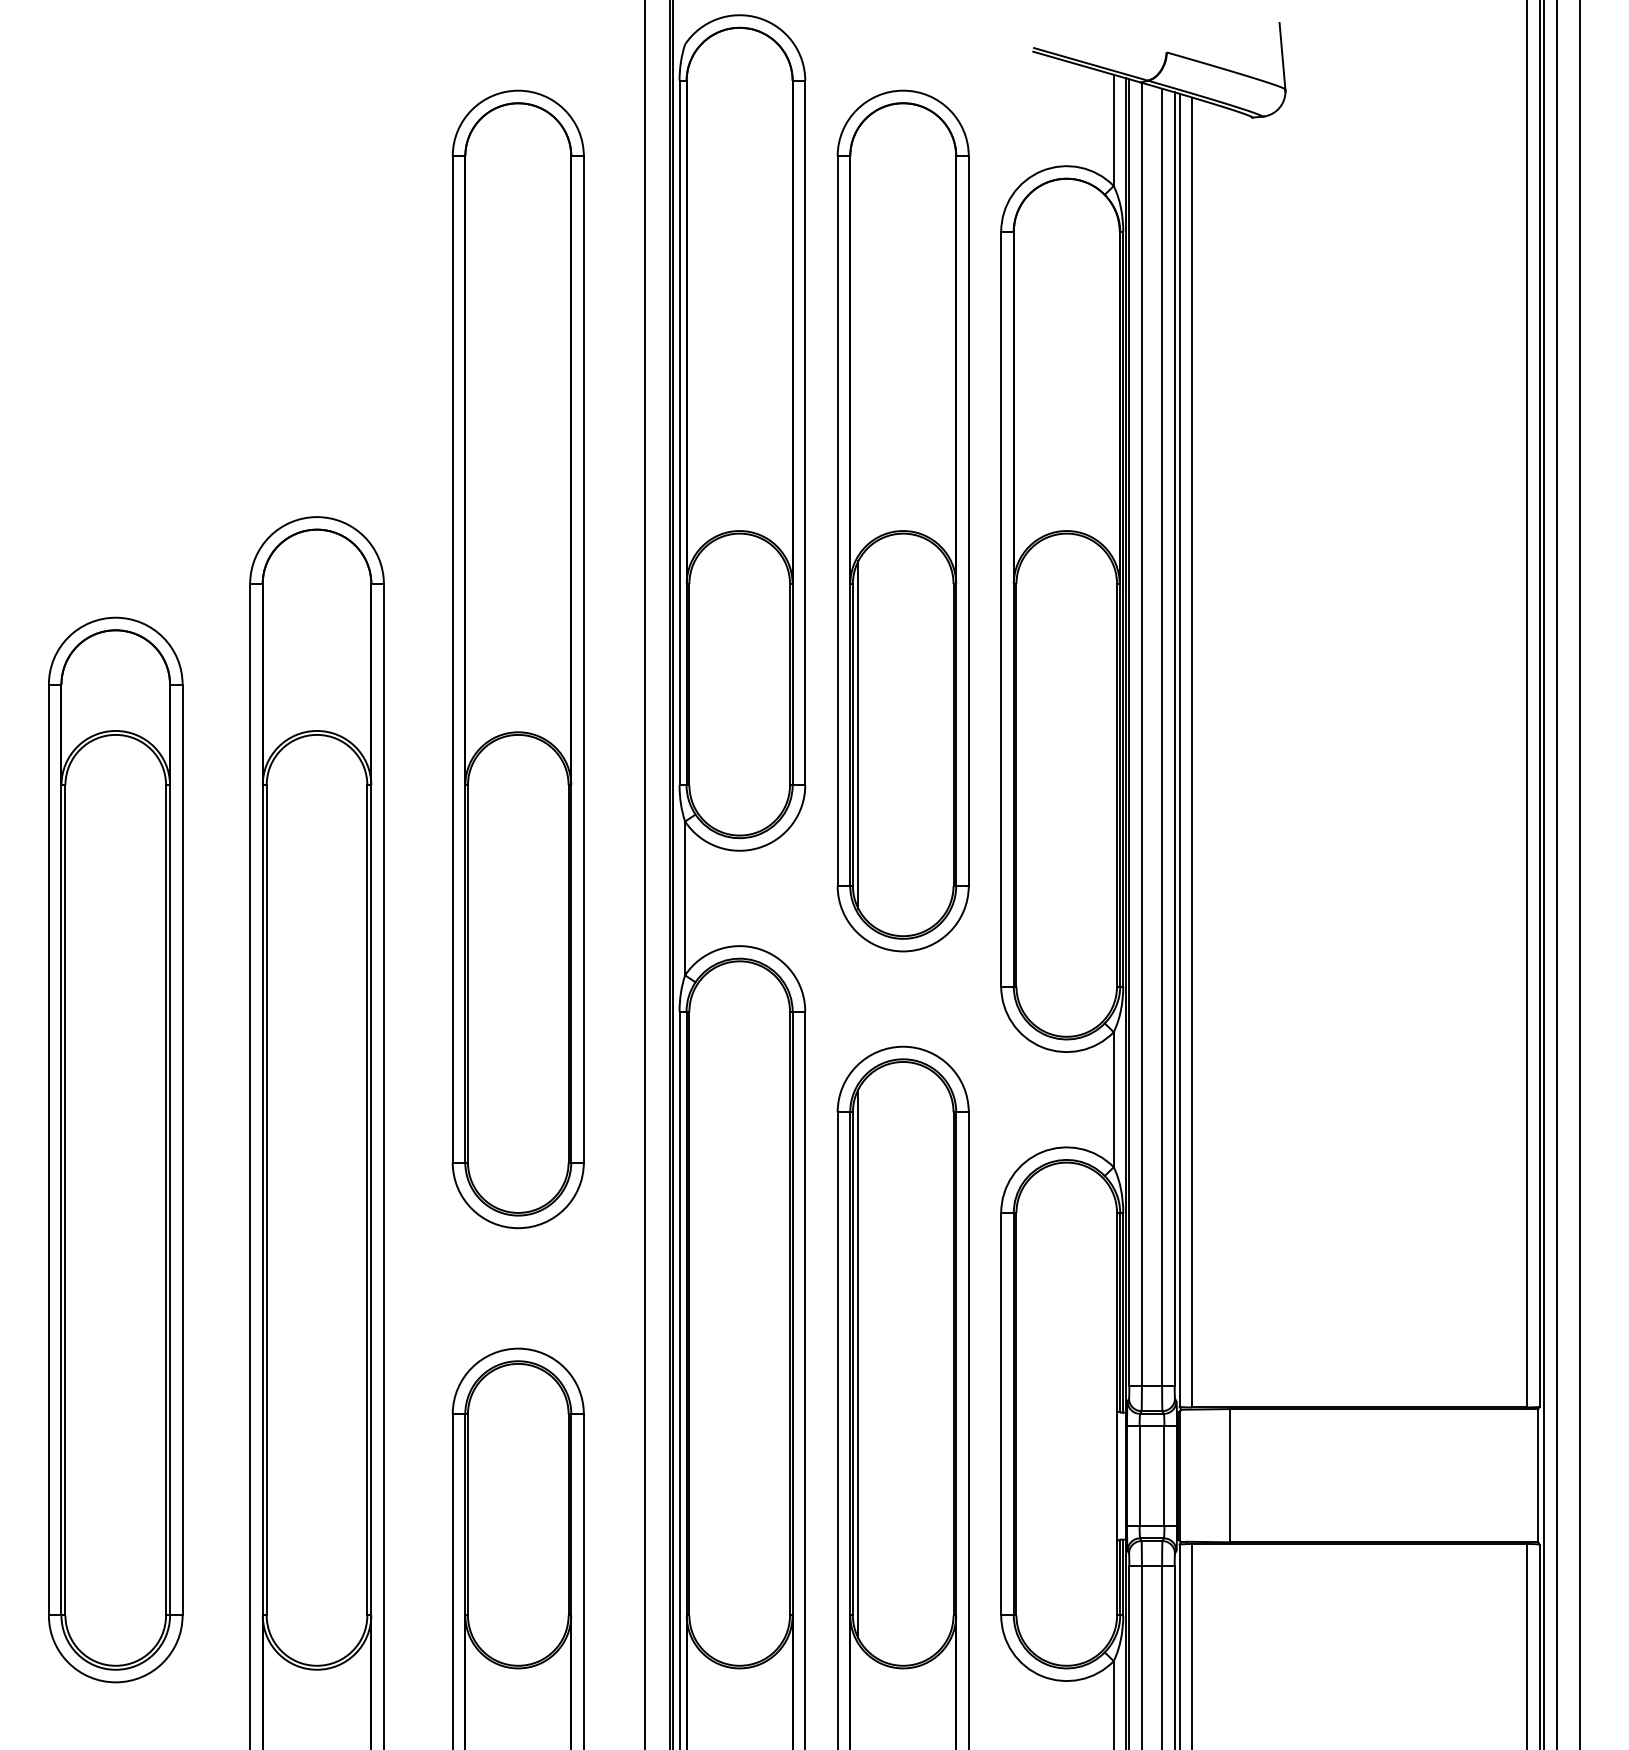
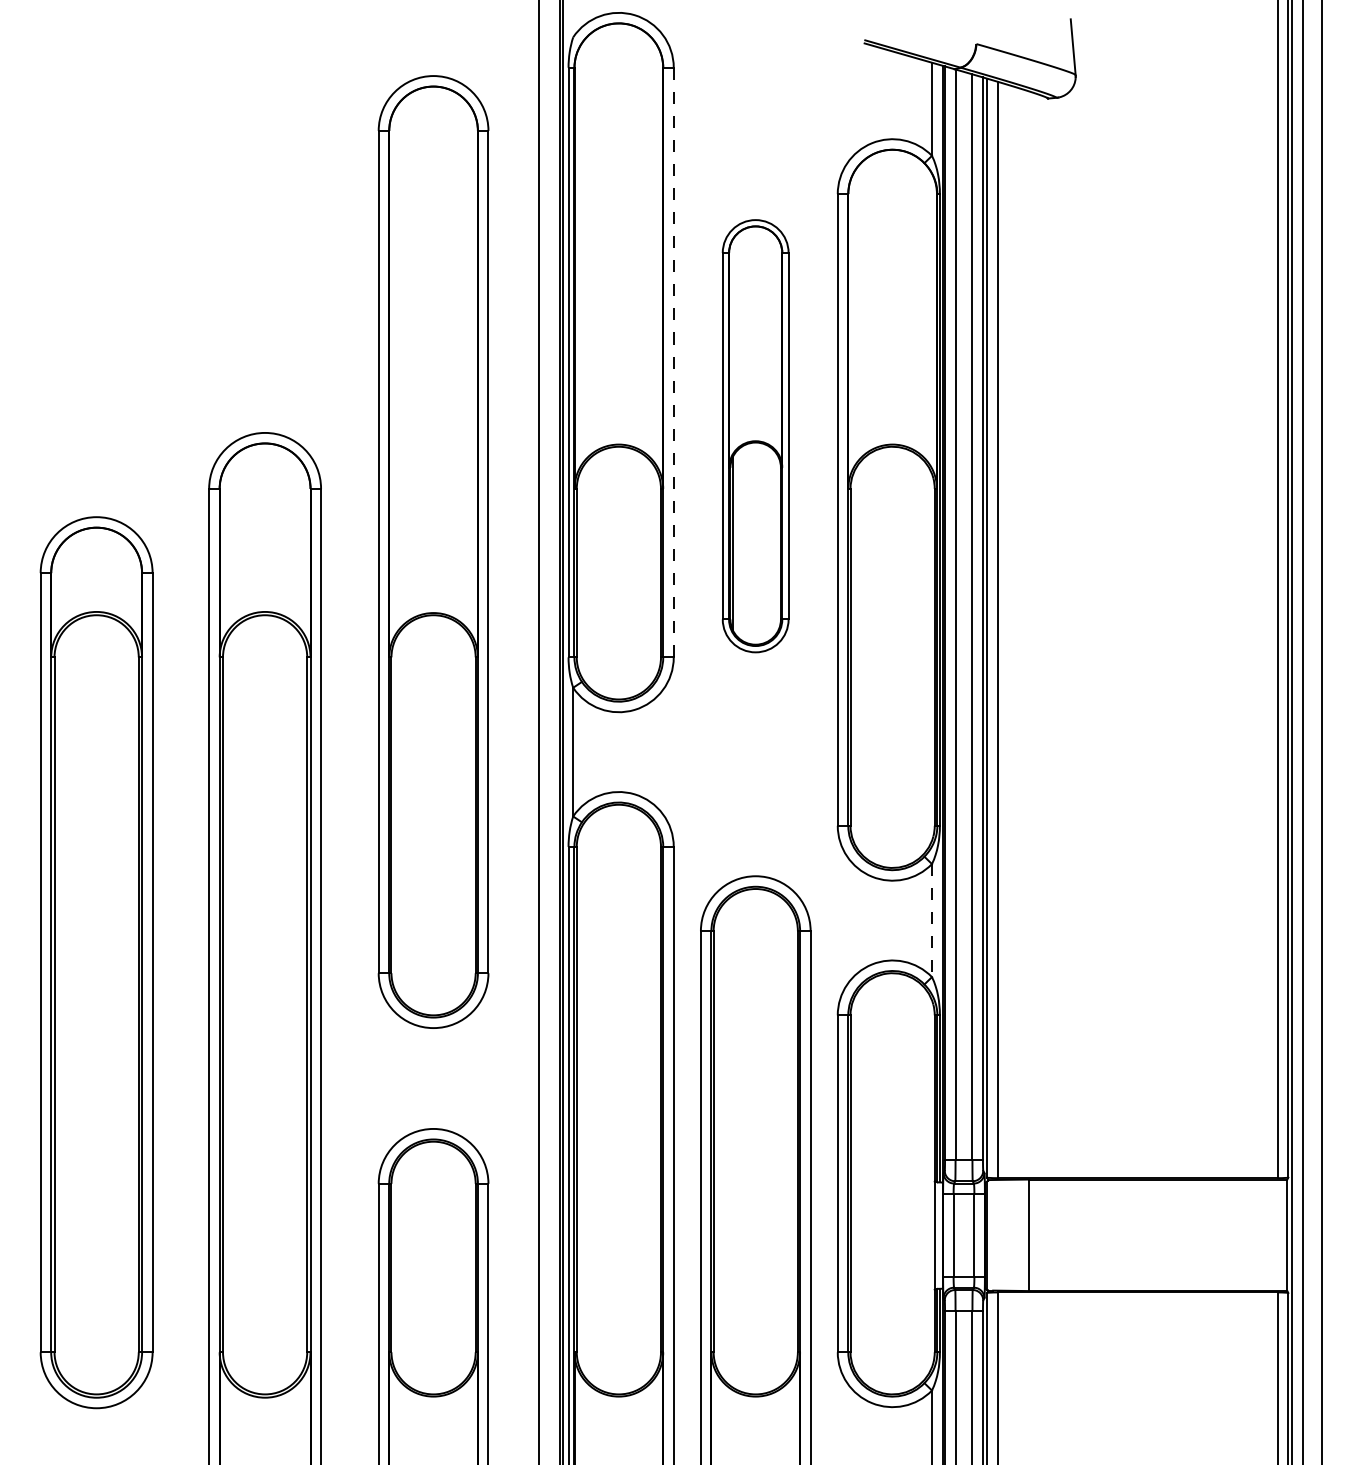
line: (805, 432) -> (673, 362), solid -> dashed
part: (902, 520) -> (755, 435), size x0.6
line: (1113, 1099) -> (931, 920), solid -> dashed
line: (858, 1363) -> (718, 1141), removed

